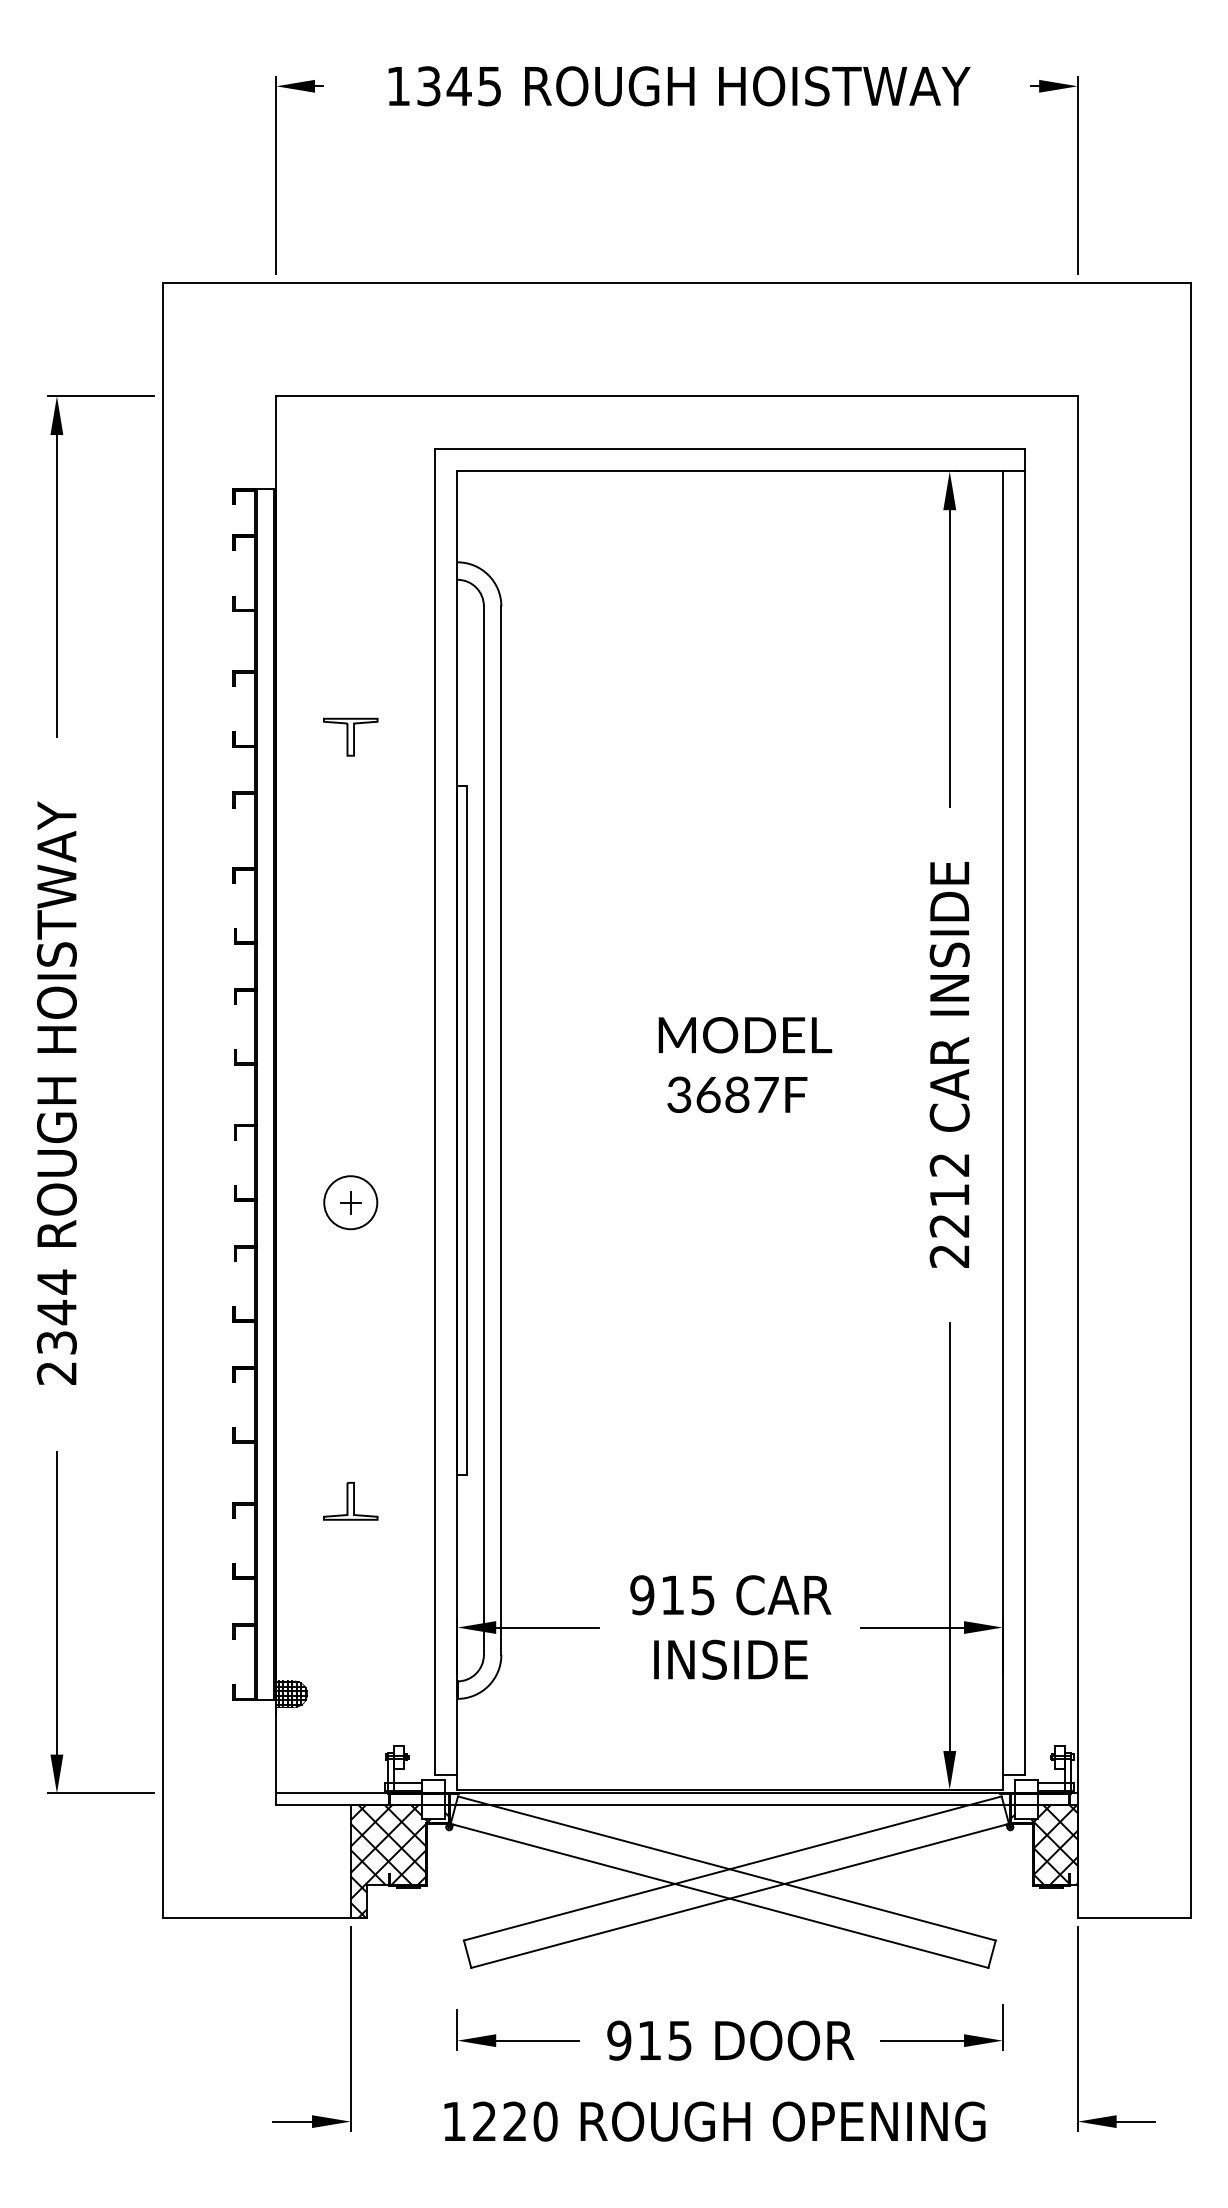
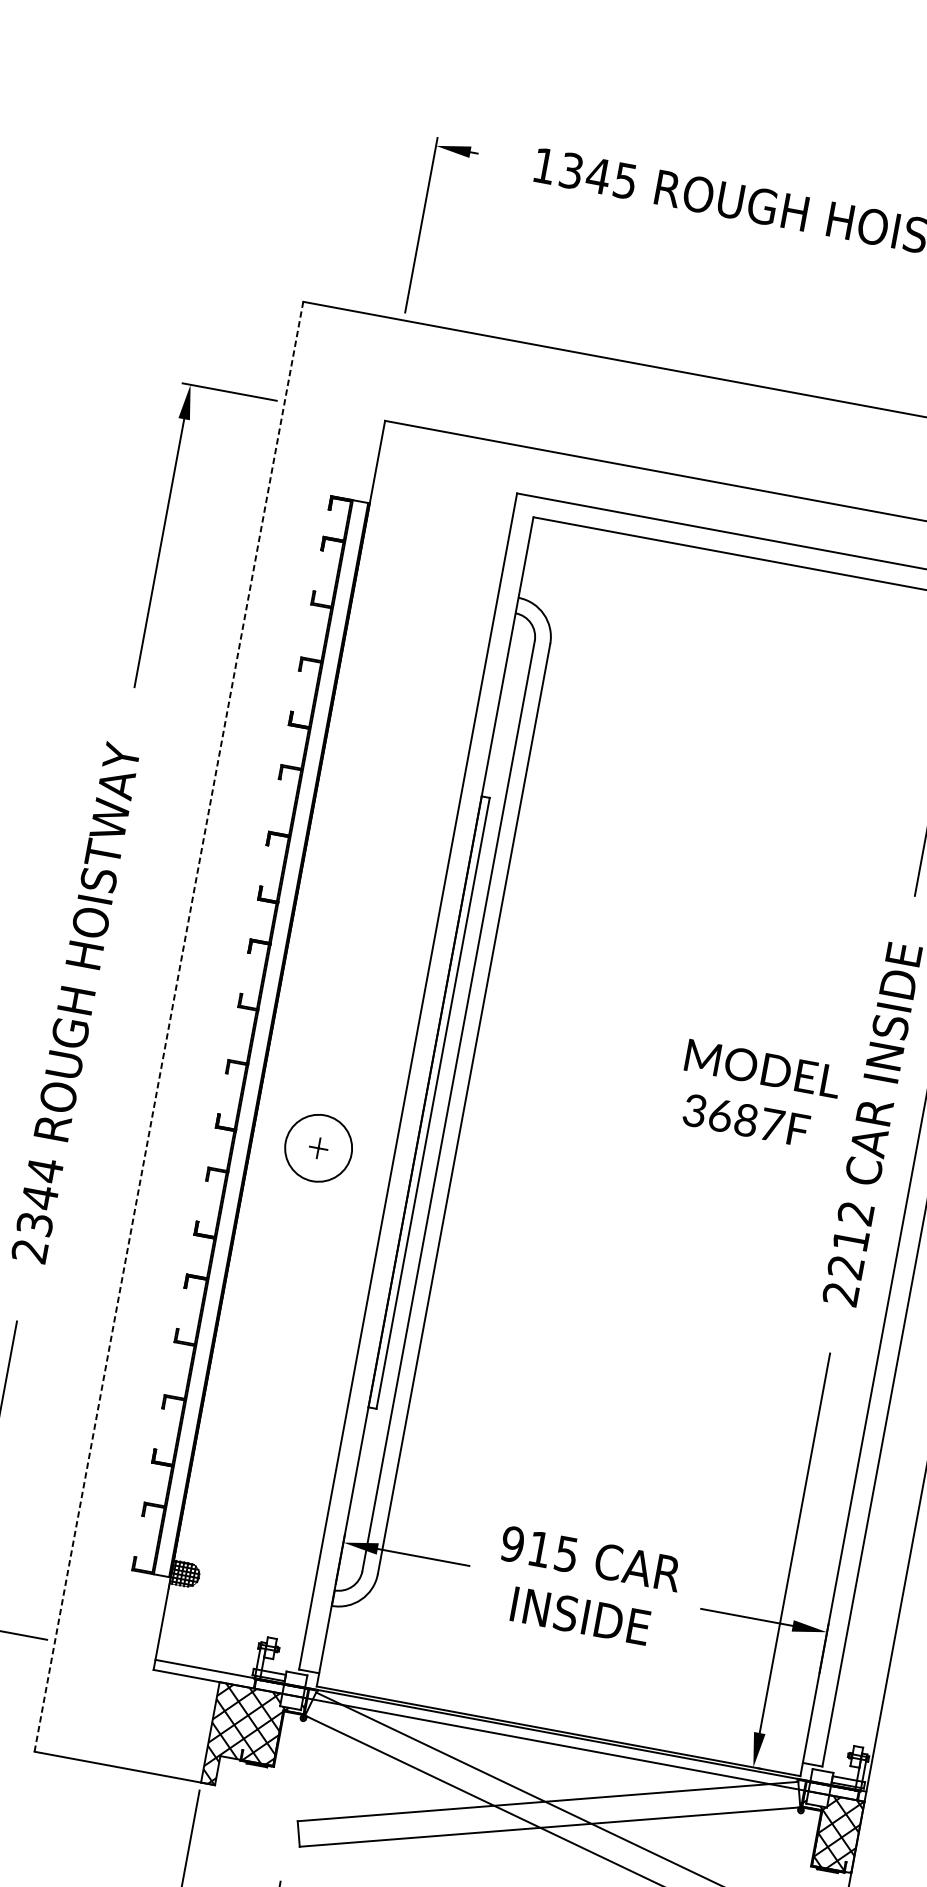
part: (350, 736) -> (395, 734), removed
text: (745, 1064) -> (758, 1094), moved
line: (163, 1100) -> (169, 1026), solid -> dashed
circle: (350, 1202) -> (318, 1148), size x1.4
part: (350, 1501) -> (269, 1413), removed

